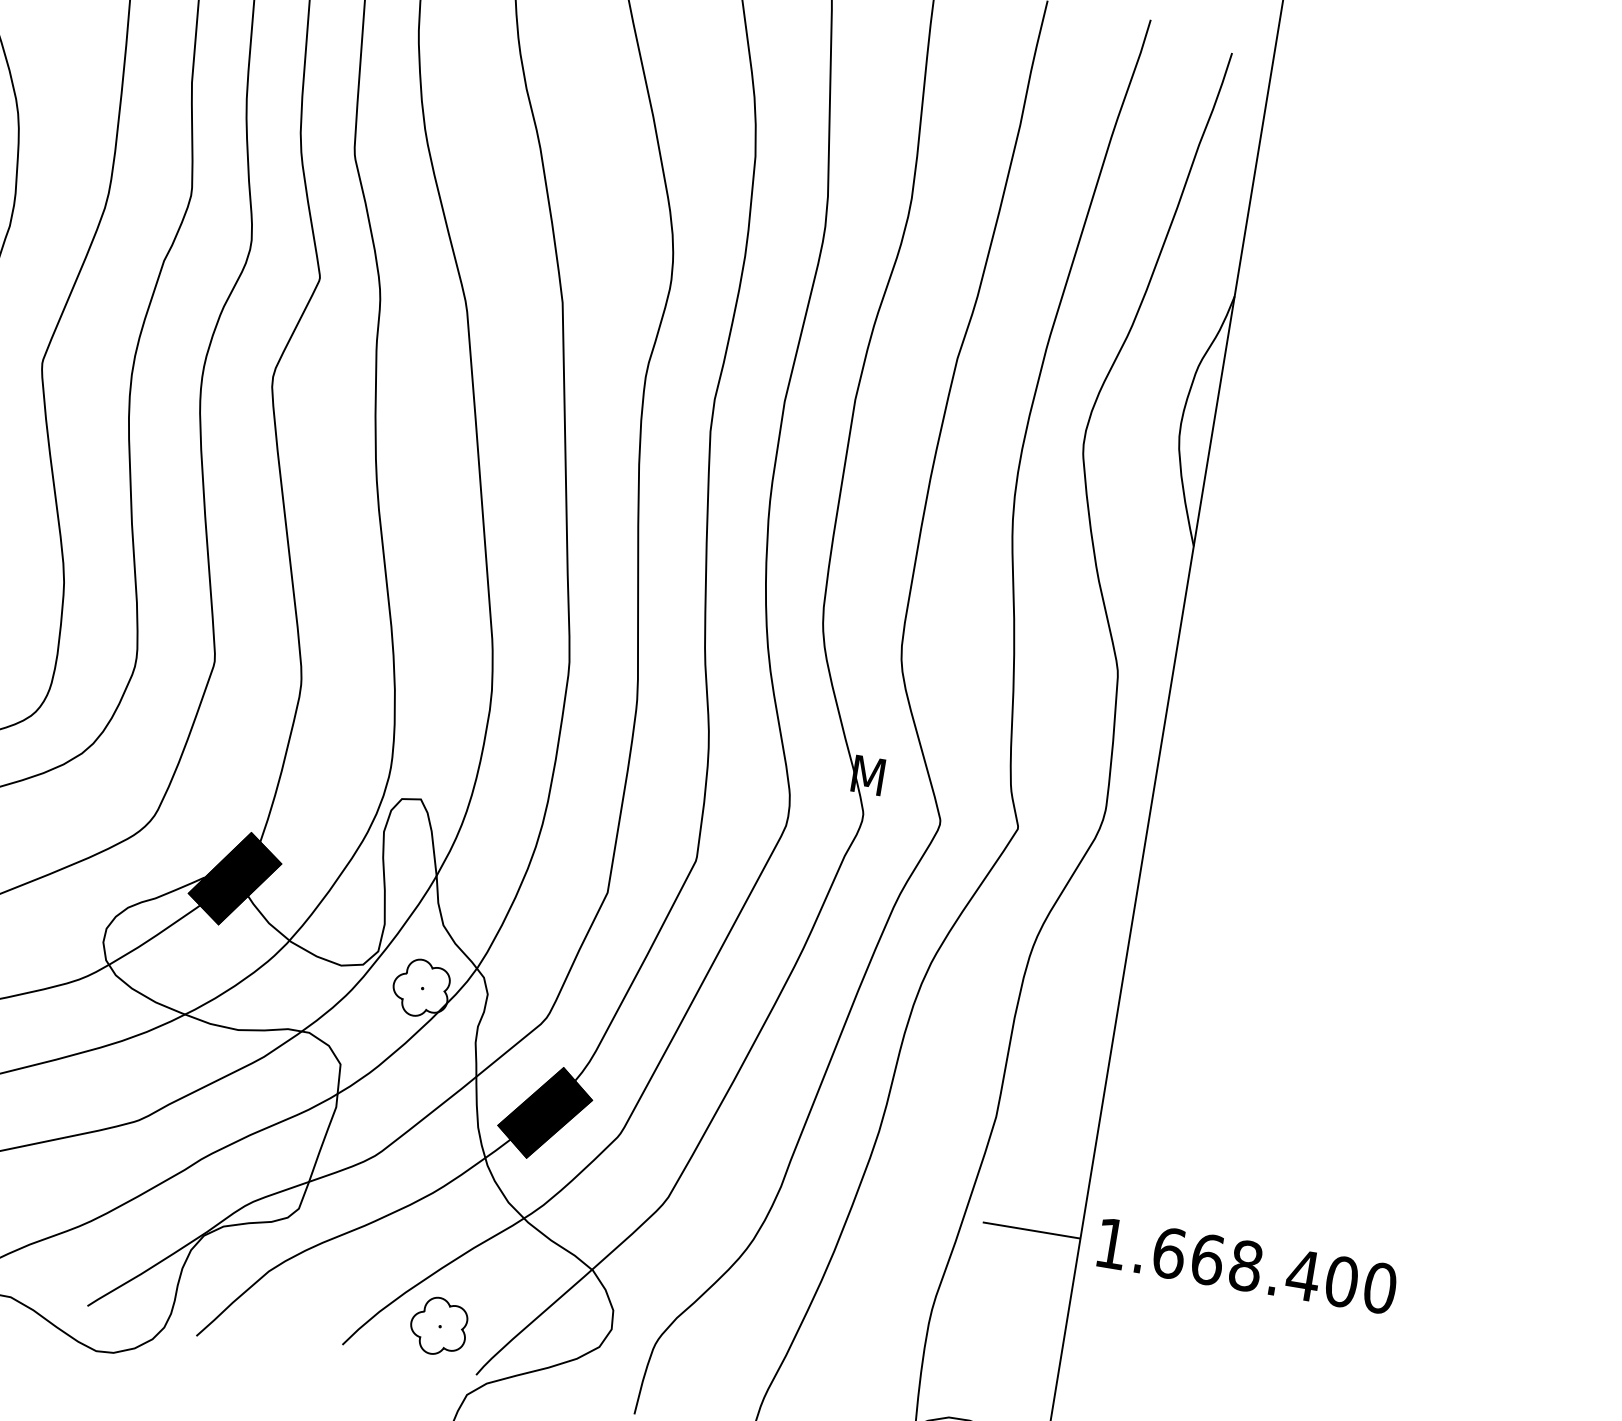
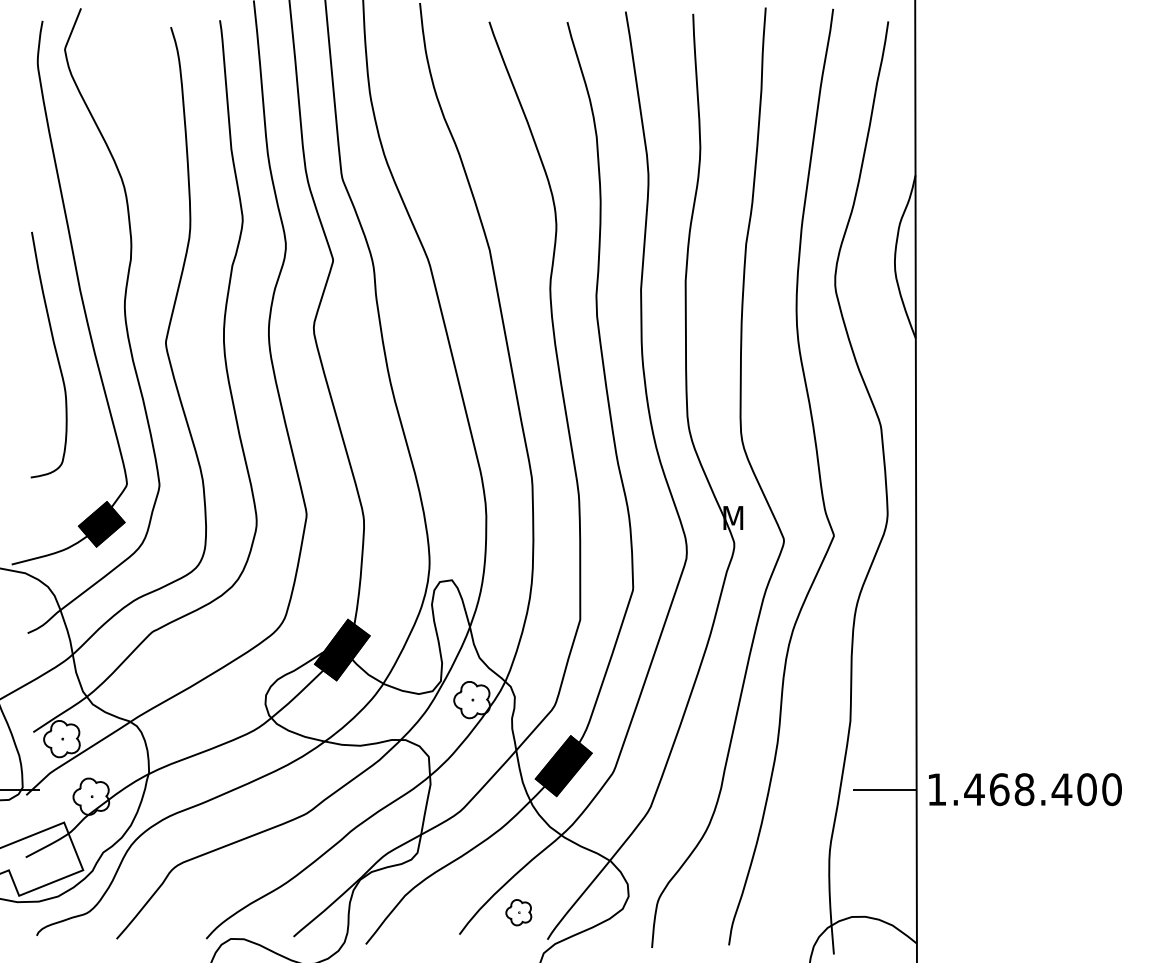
text: (1169, 1253) -> (974, 789), 1.668.400 -> 1.468.400
part: (438, 1325) -> (518, 912), size x0.7

